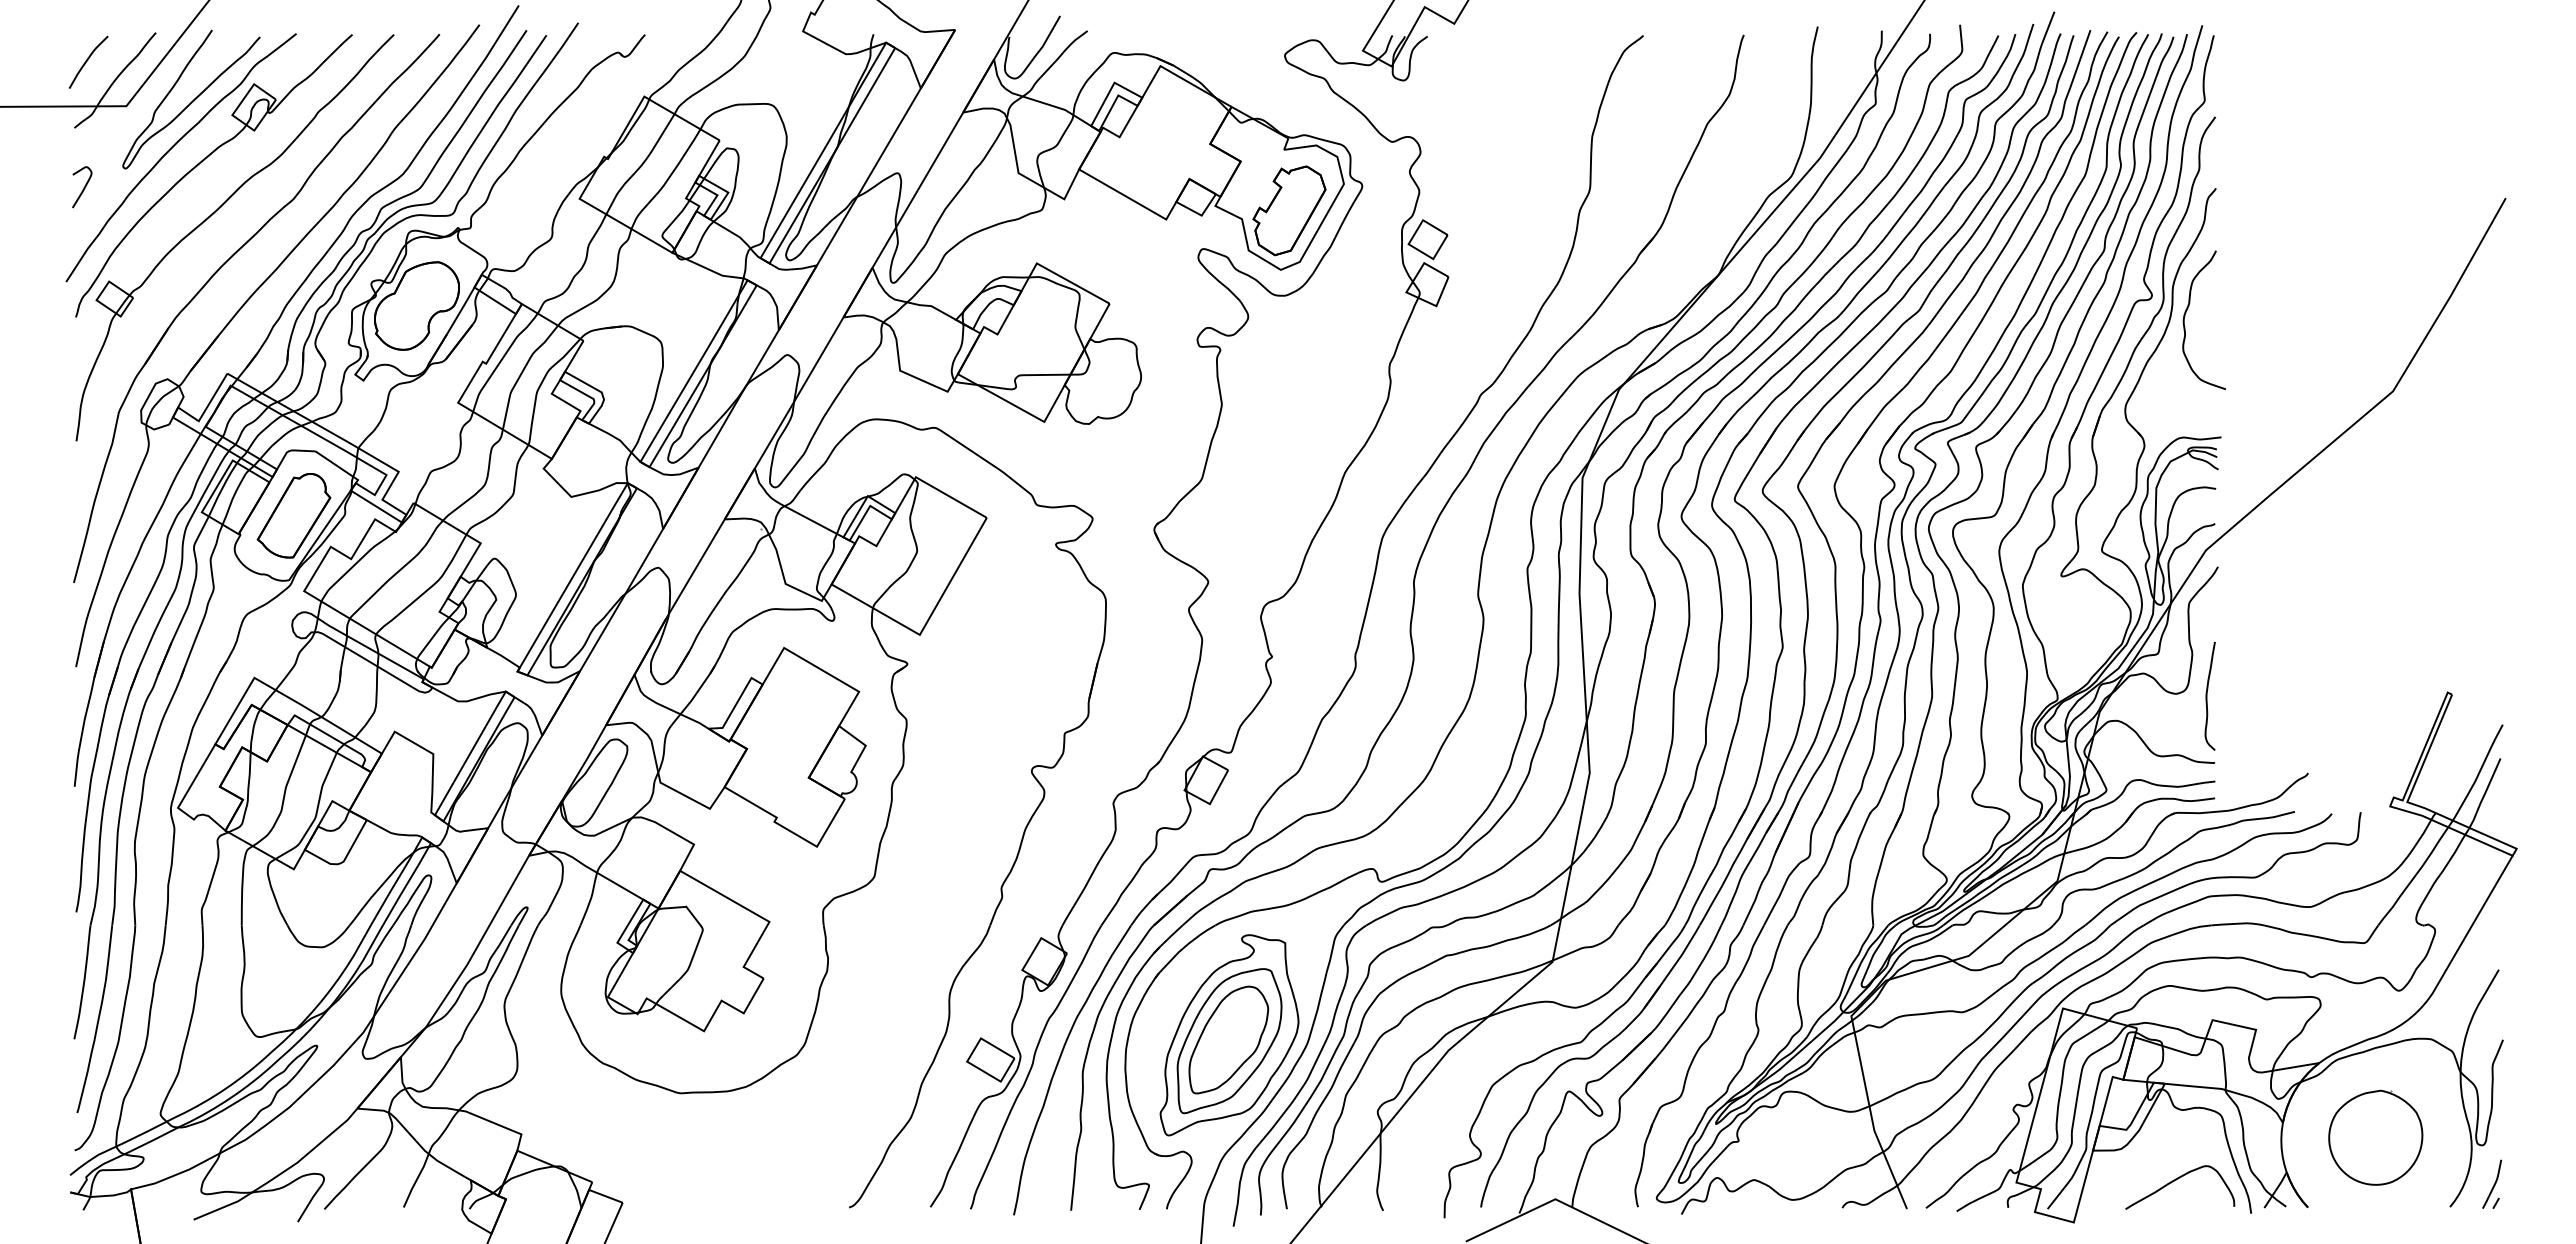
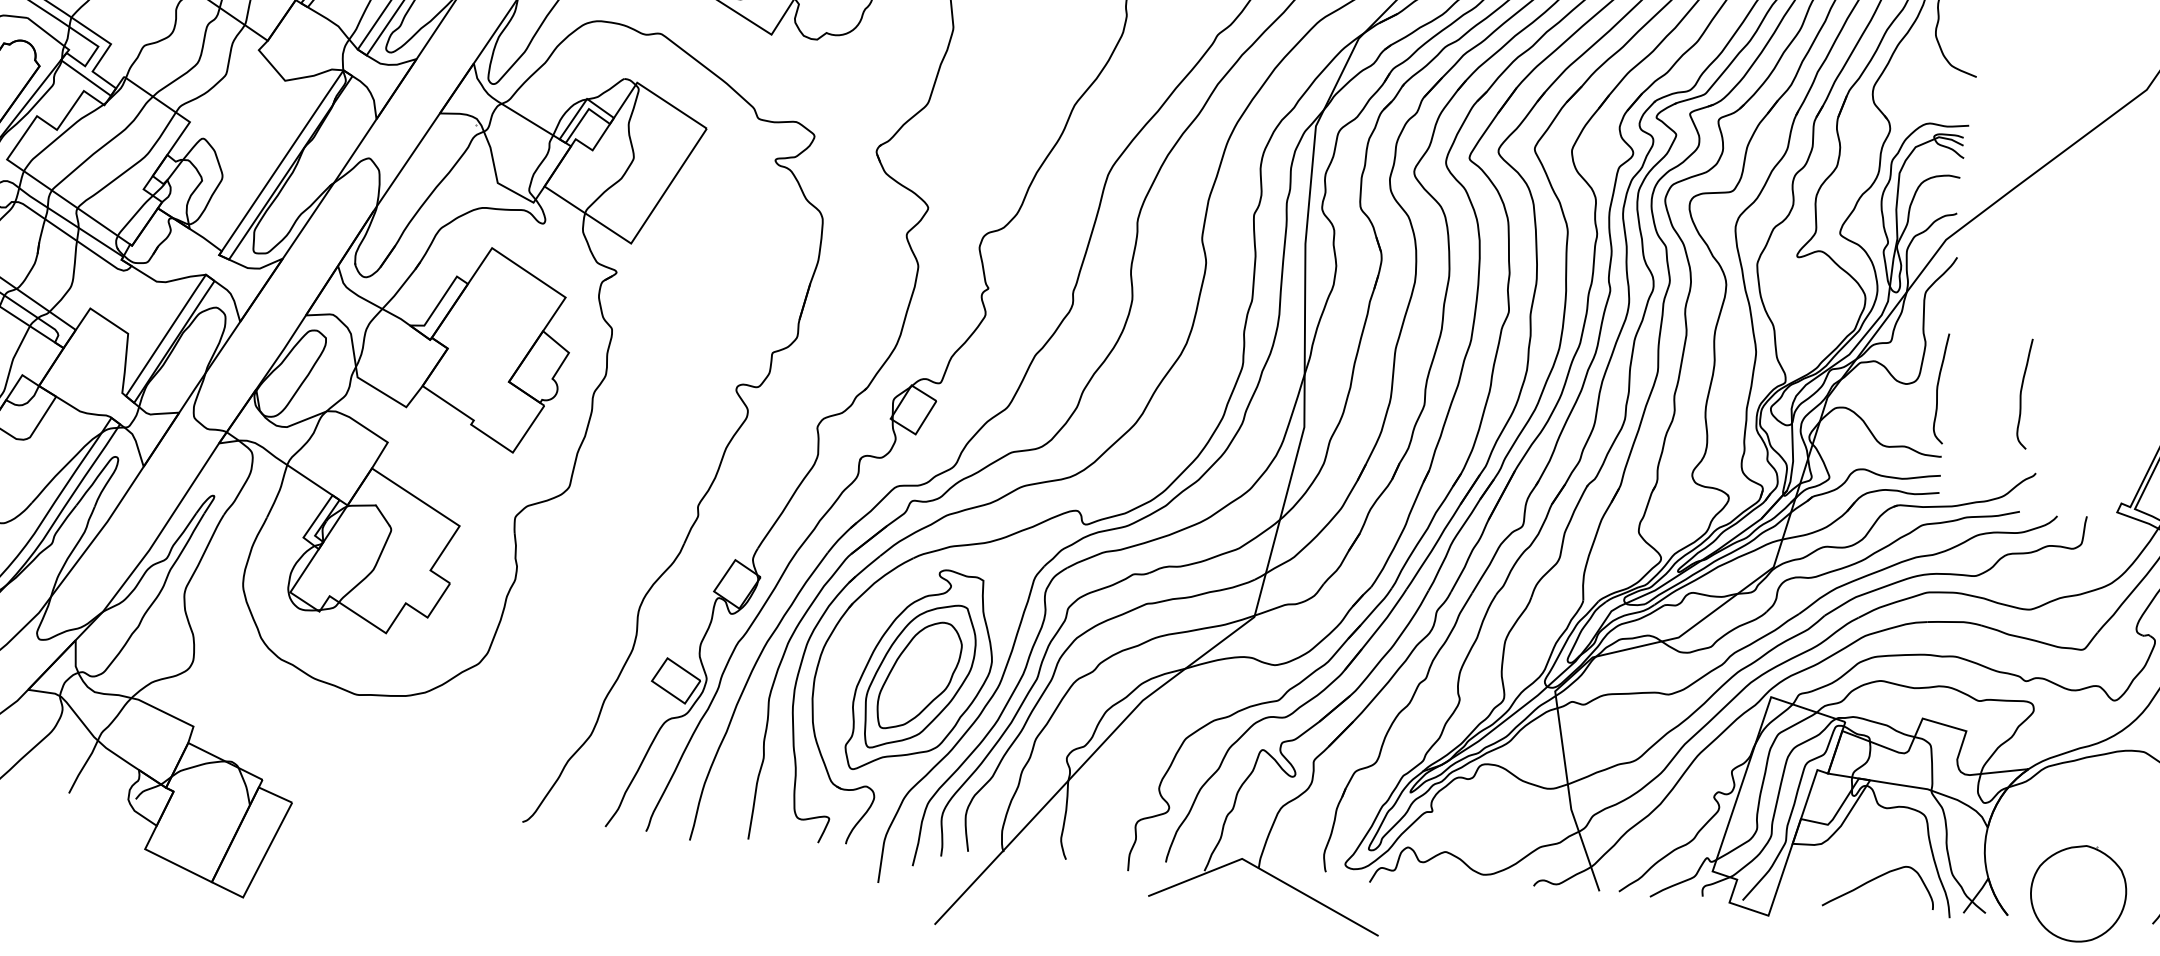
curve: (2289, 695) -> (2021, 392), added
part: (2375, 1137) -> (2078, 893), moved

